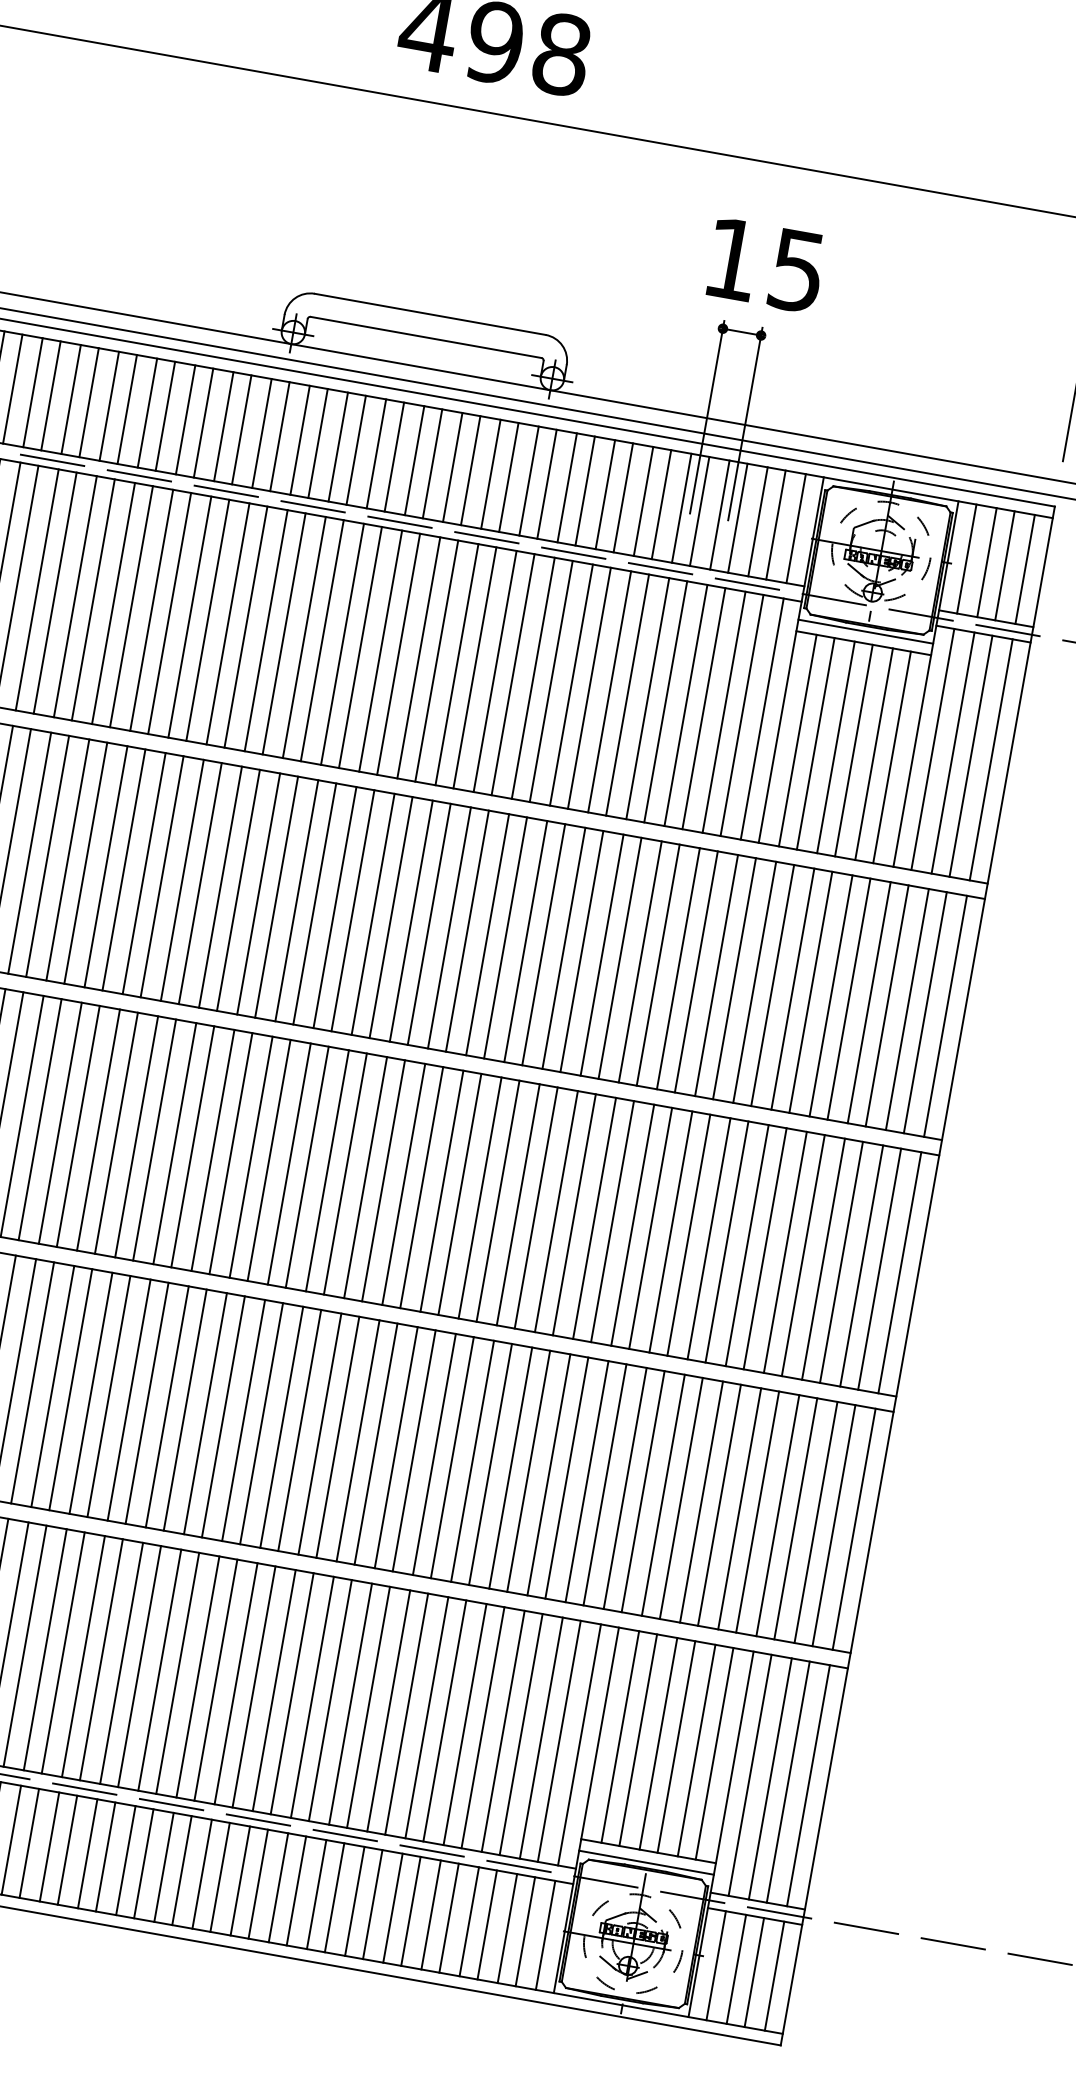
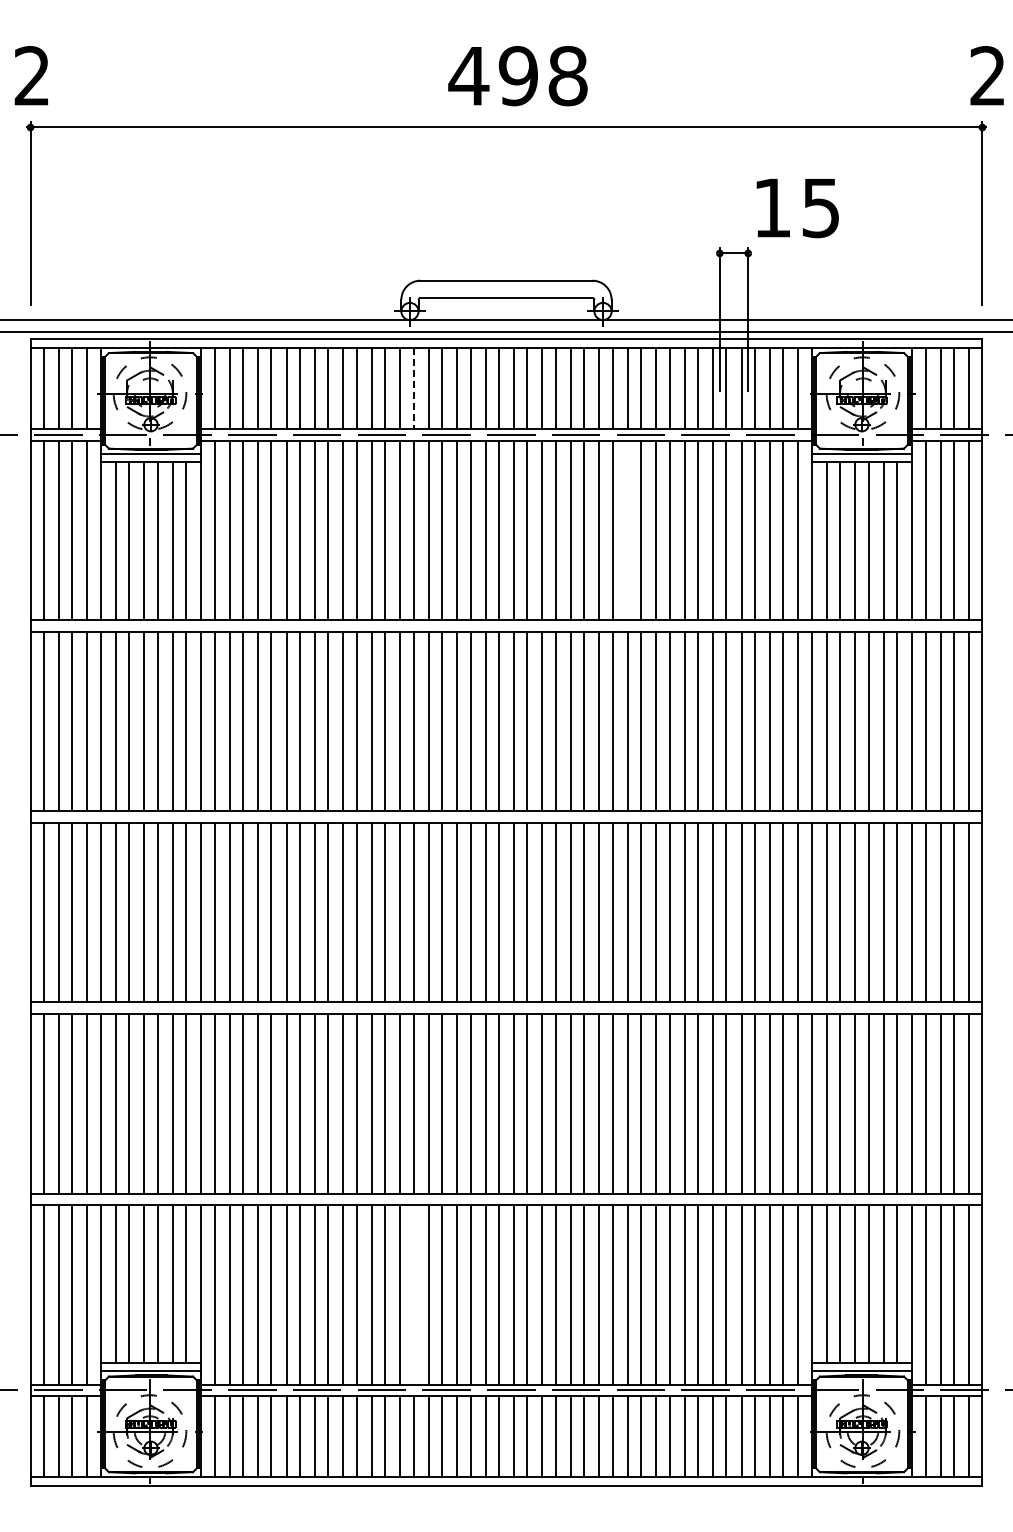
text: (765, 265) -> (797, 208), moved
line: (279, 436) -> (413, 388), solid -> dashed
line: (532, 678) -> (627, 530), removed
line: (63, 1652) -> (413, 1294), removed

